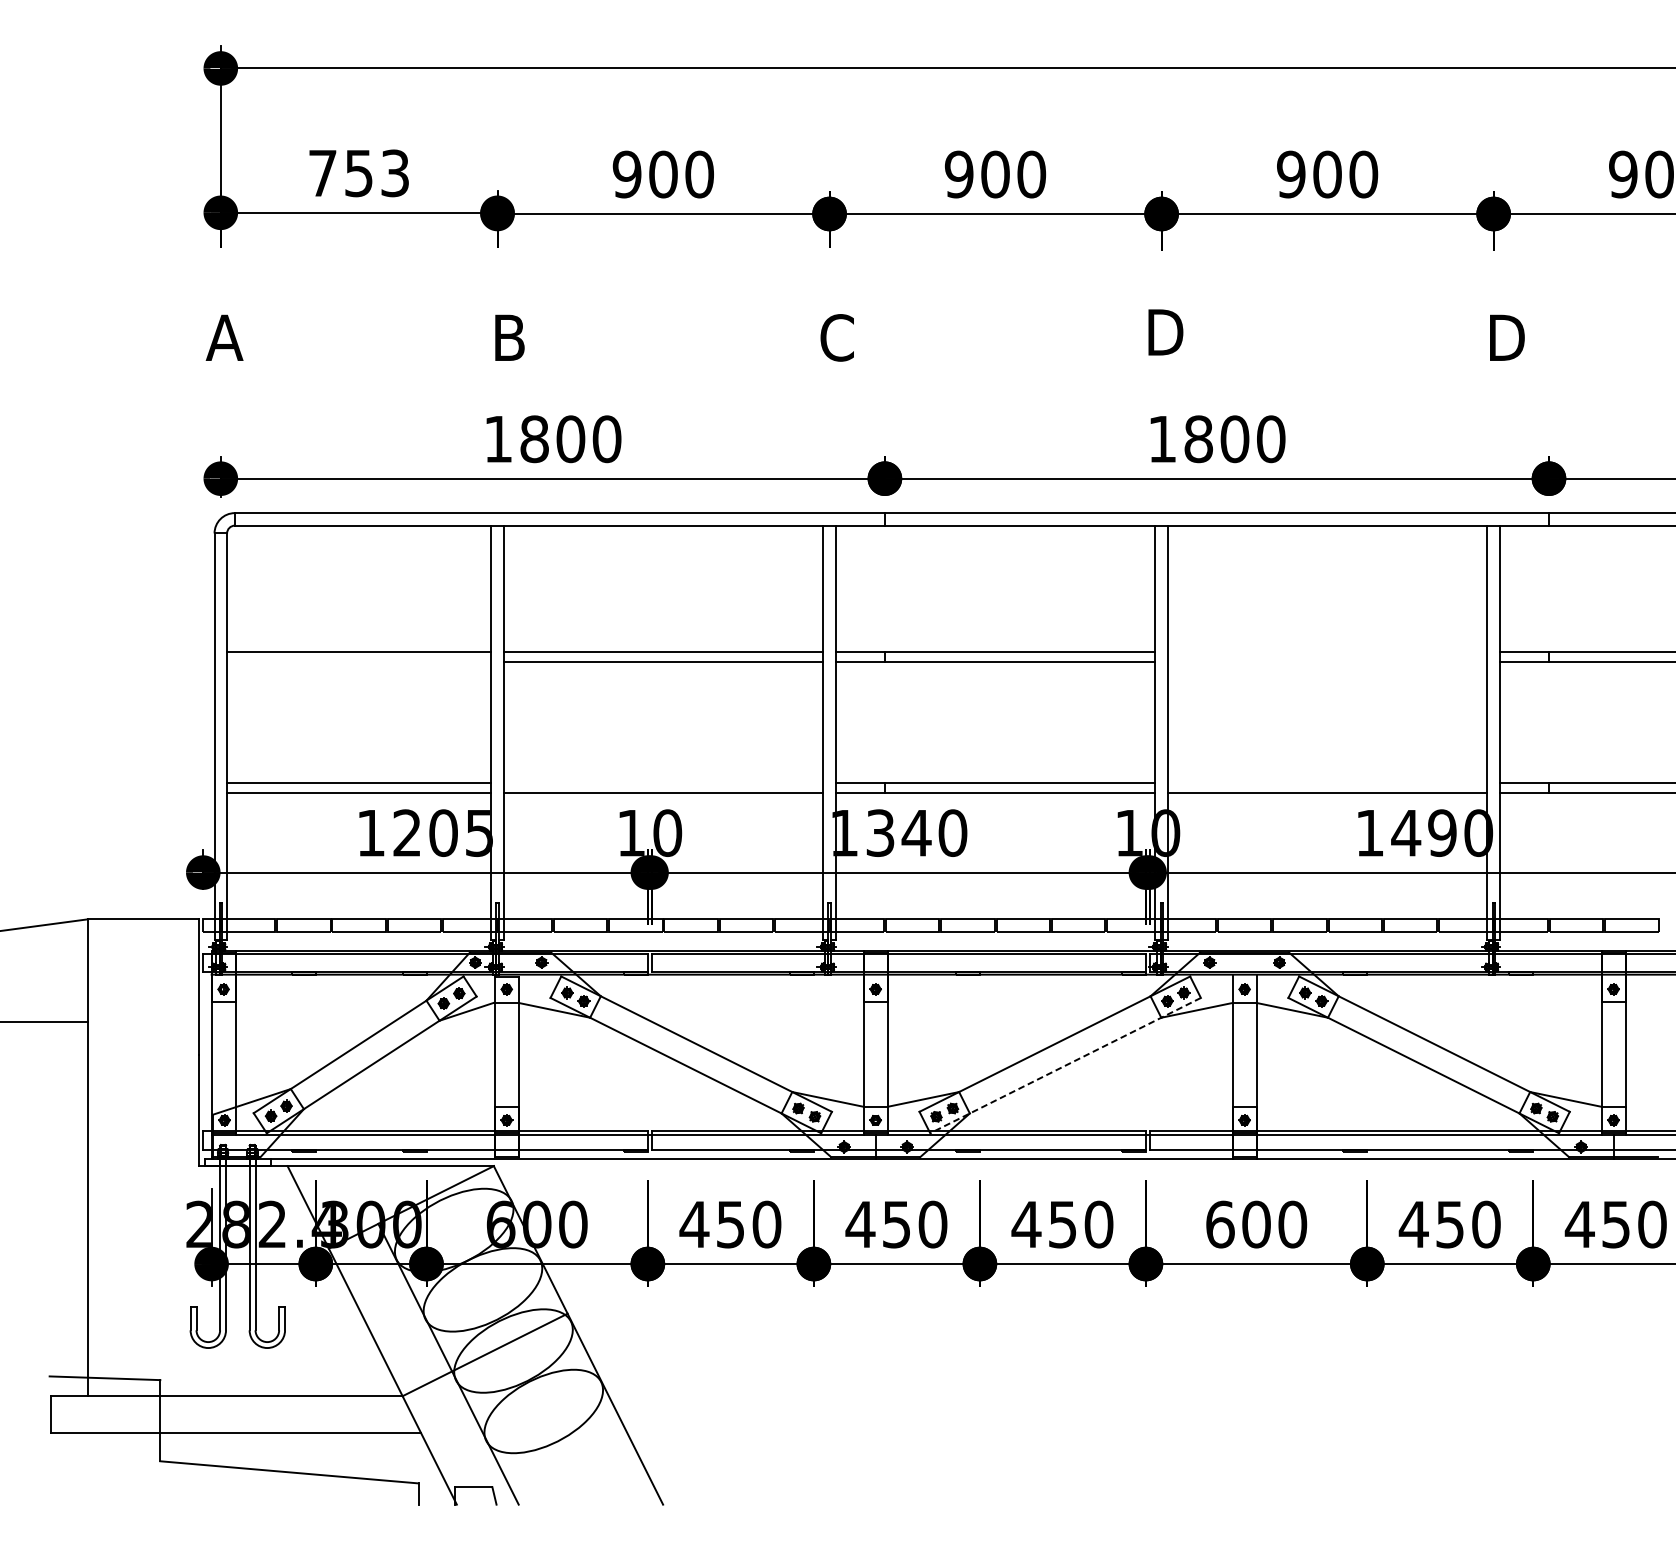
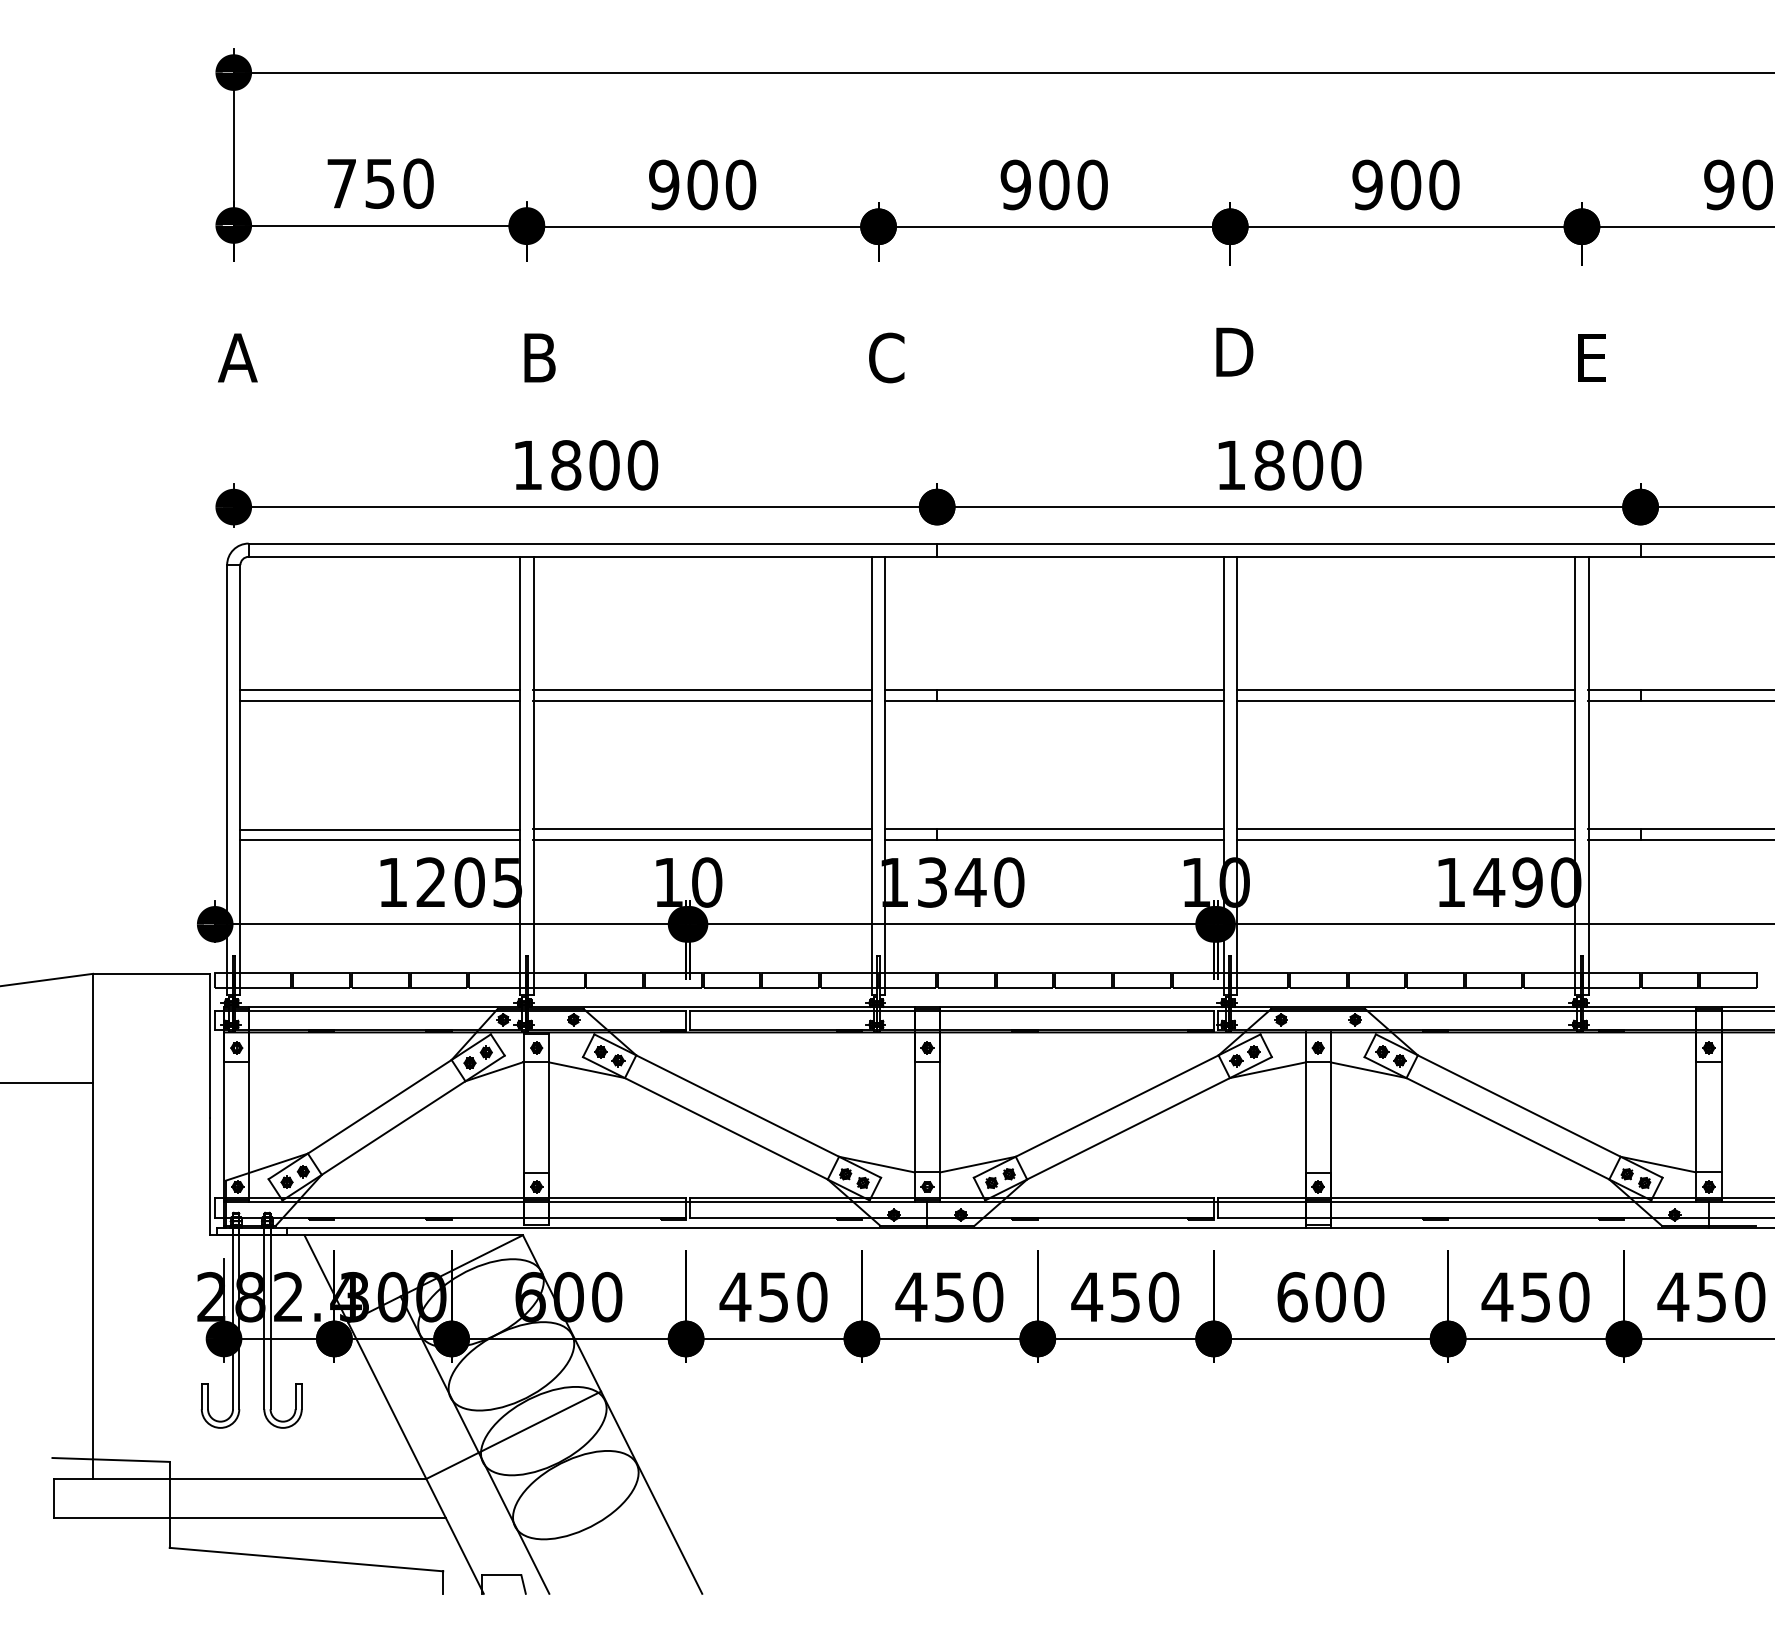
text: (395, 173) -> (418, 183), 753 -> 750
text: (1507, 337) -> (1596, 357), D -> E
line: (1327, 651) -> (1405, 690), added
line: (359, 662) -> (380, 701), added
line: (1327, 662) -> (1405, 701), added
line: (663, 783) -> (702, 829), added
line: (1327, 783) -> (1405, 829), added
line: (1065, 1066) -> (1128, 1129), dashed -> solid

